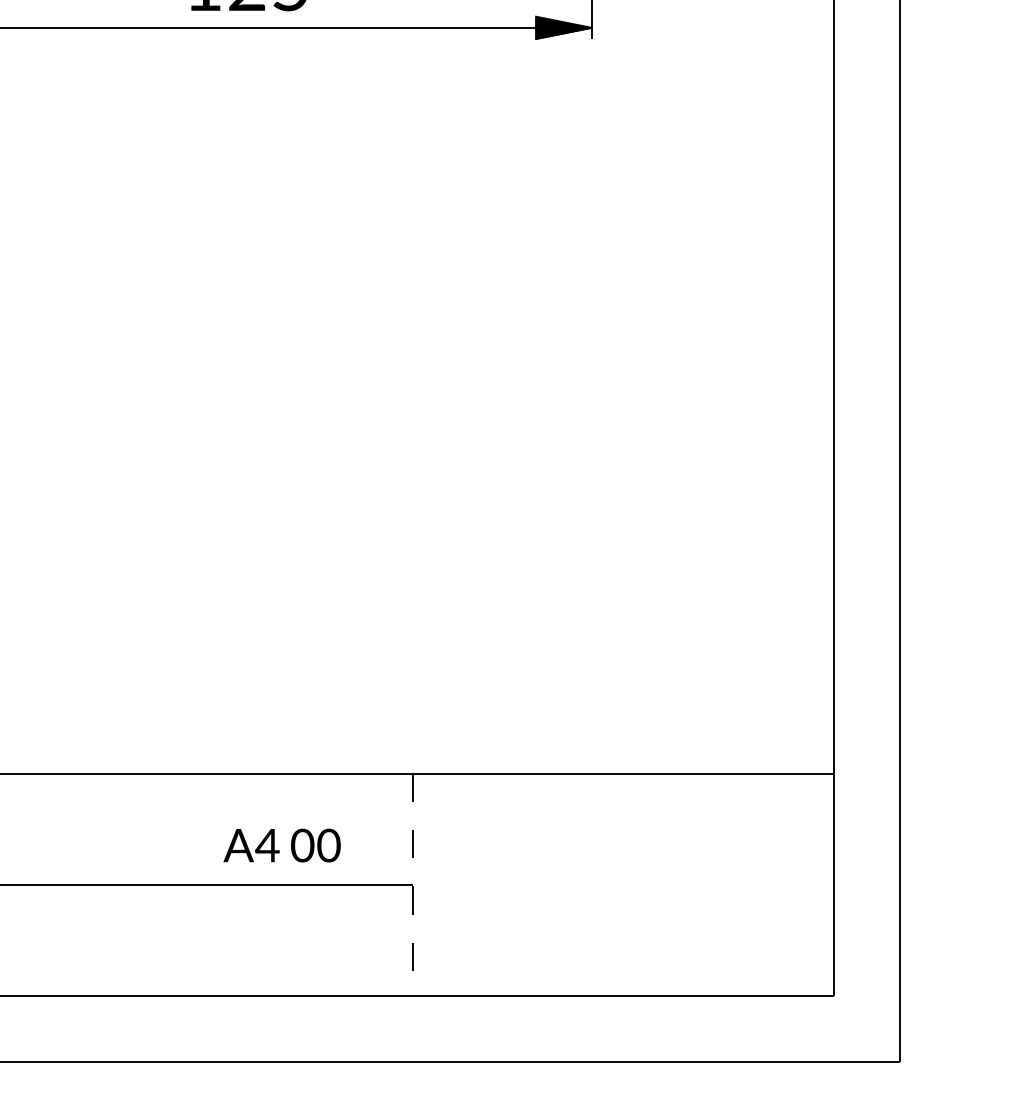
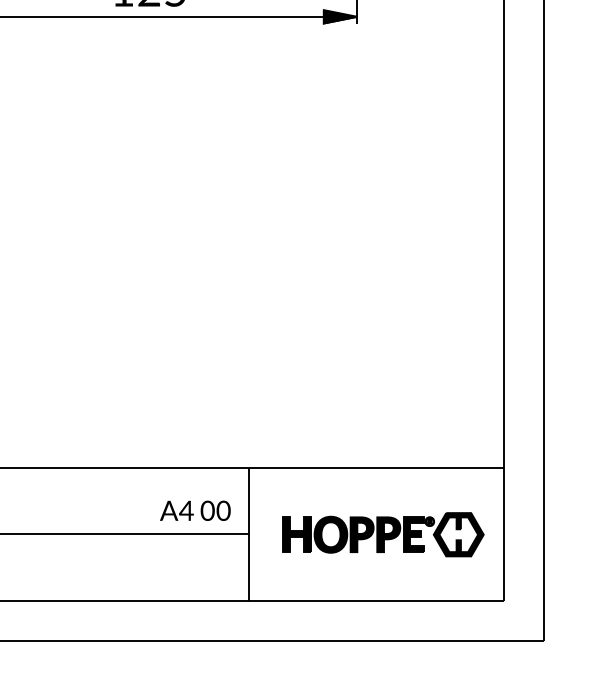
text: (282, 845) -> (195, 510), moved
line: (413, 884) -> (249, 534), dashed -> solid
part: (634, 884) -> (383, 534), added

